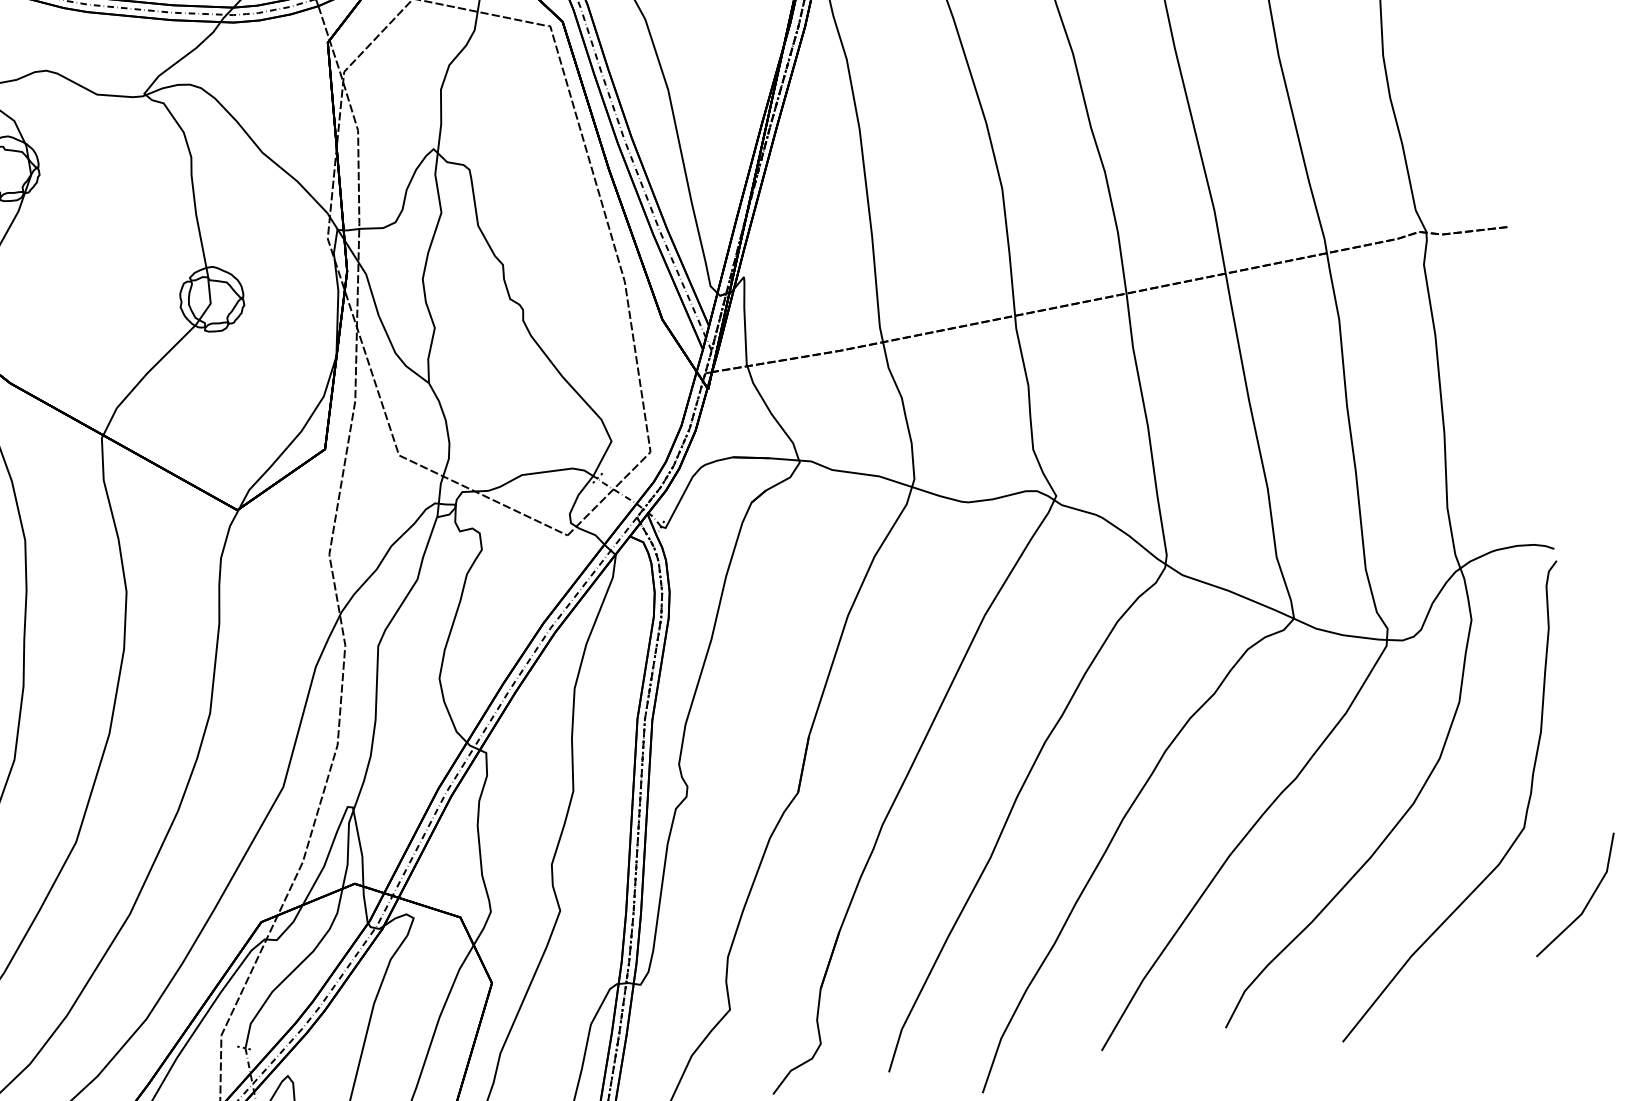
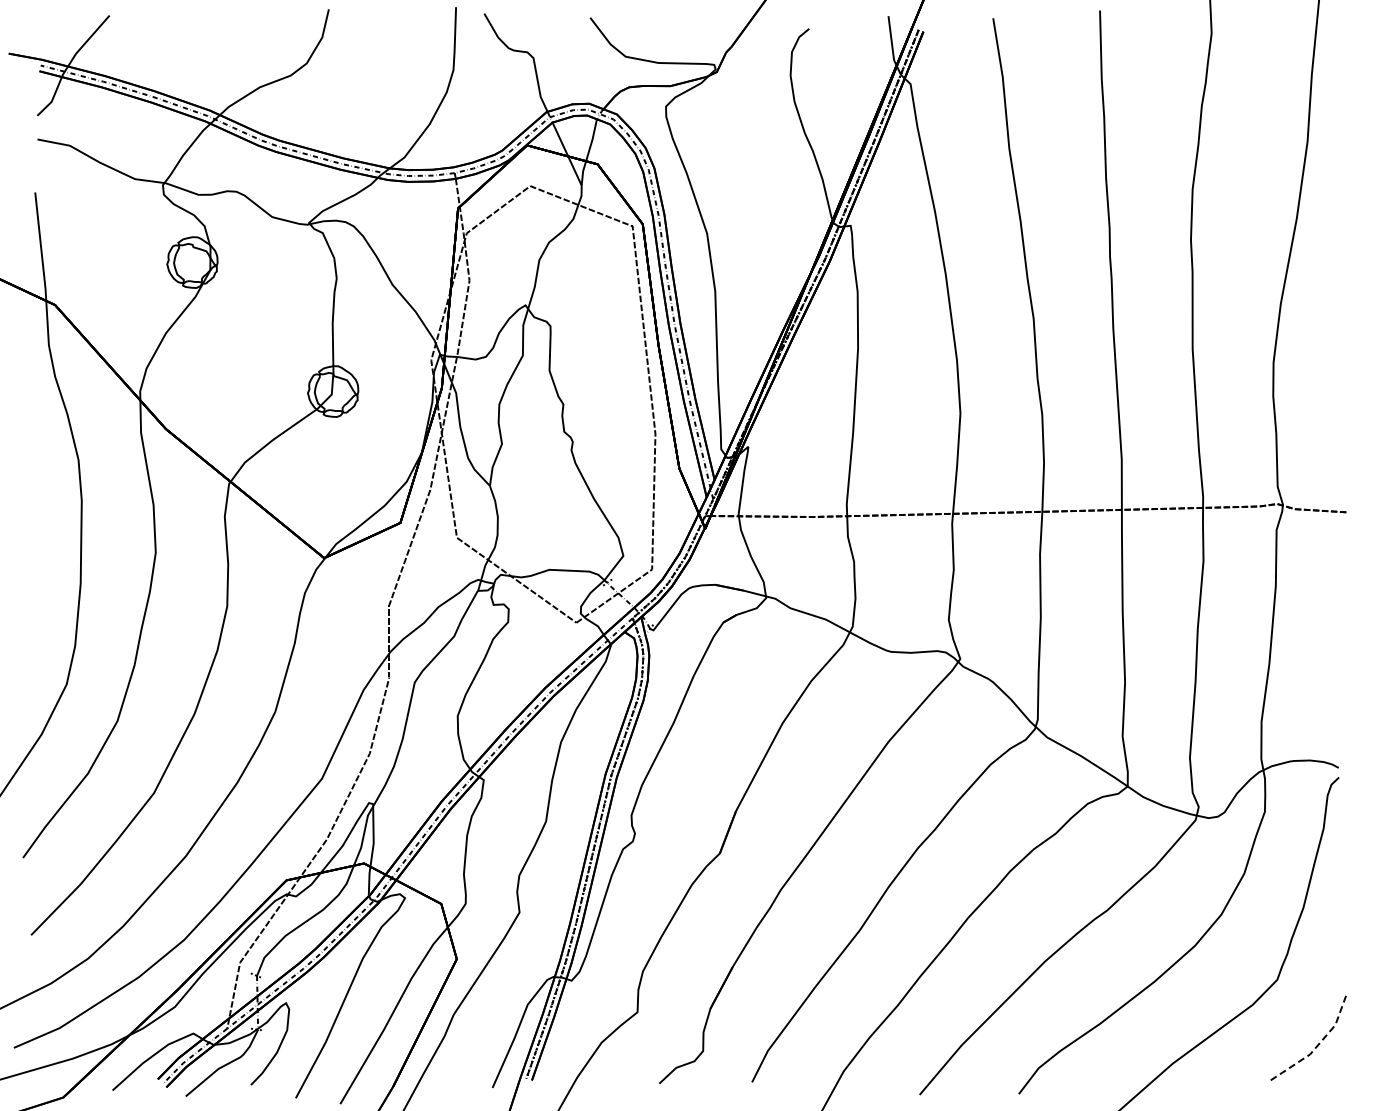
line: (1589, 902) -> (1317, 1046), solid -> dashed

